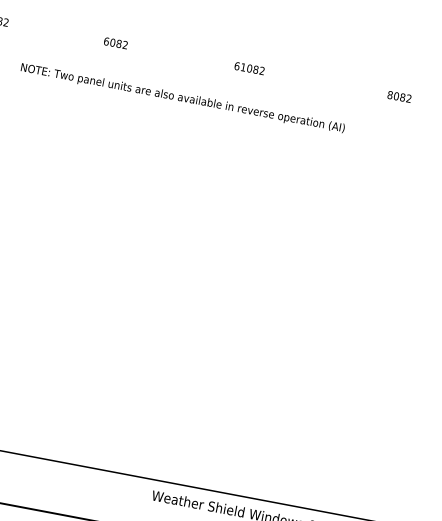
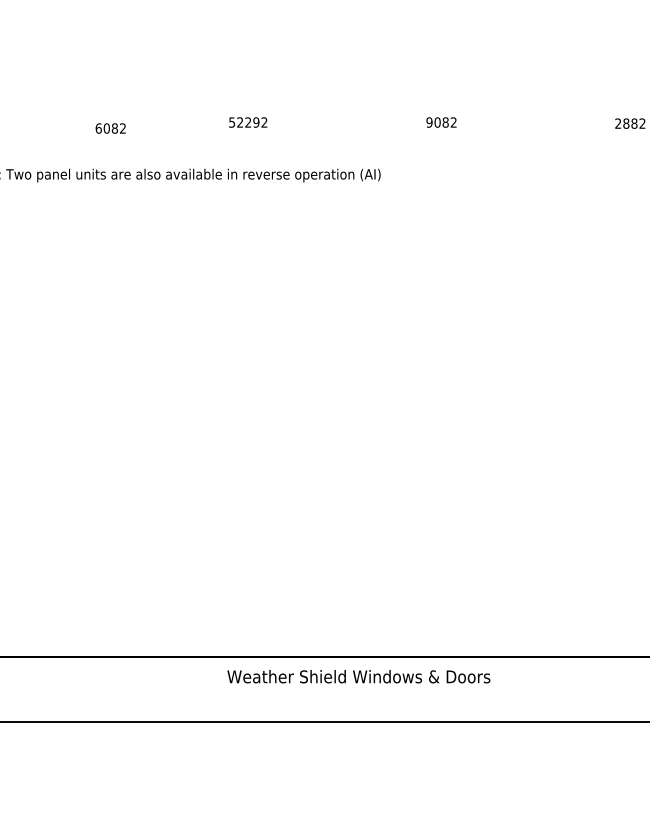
text: (115, 43) -> (110, 128), moved
text: (246, 68) -> (244, 122), 61082 -> 52292
text: (390, 95) -> (429, 122), 8082 -> 9082

